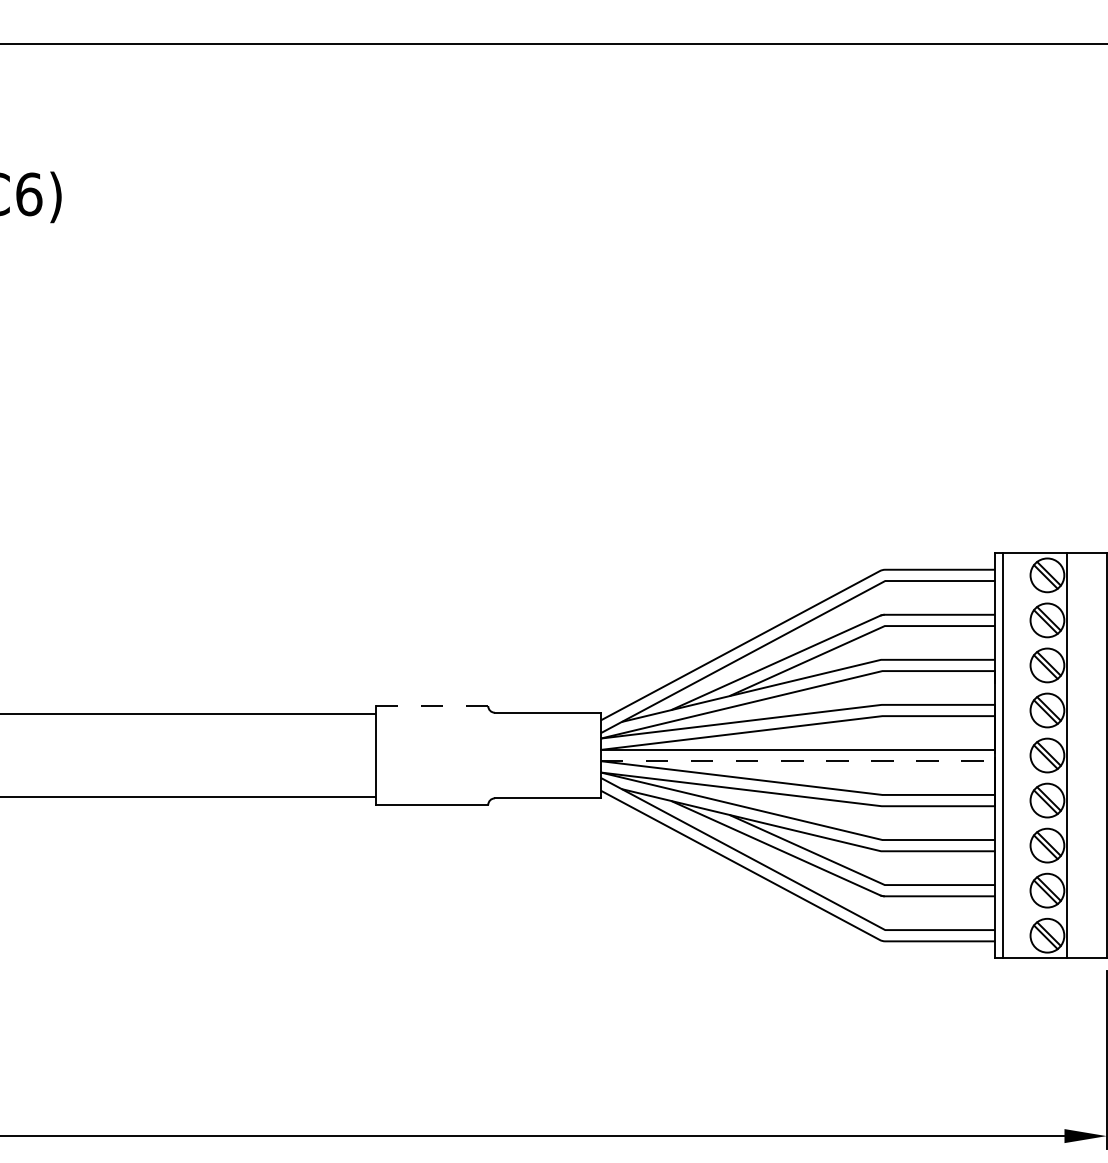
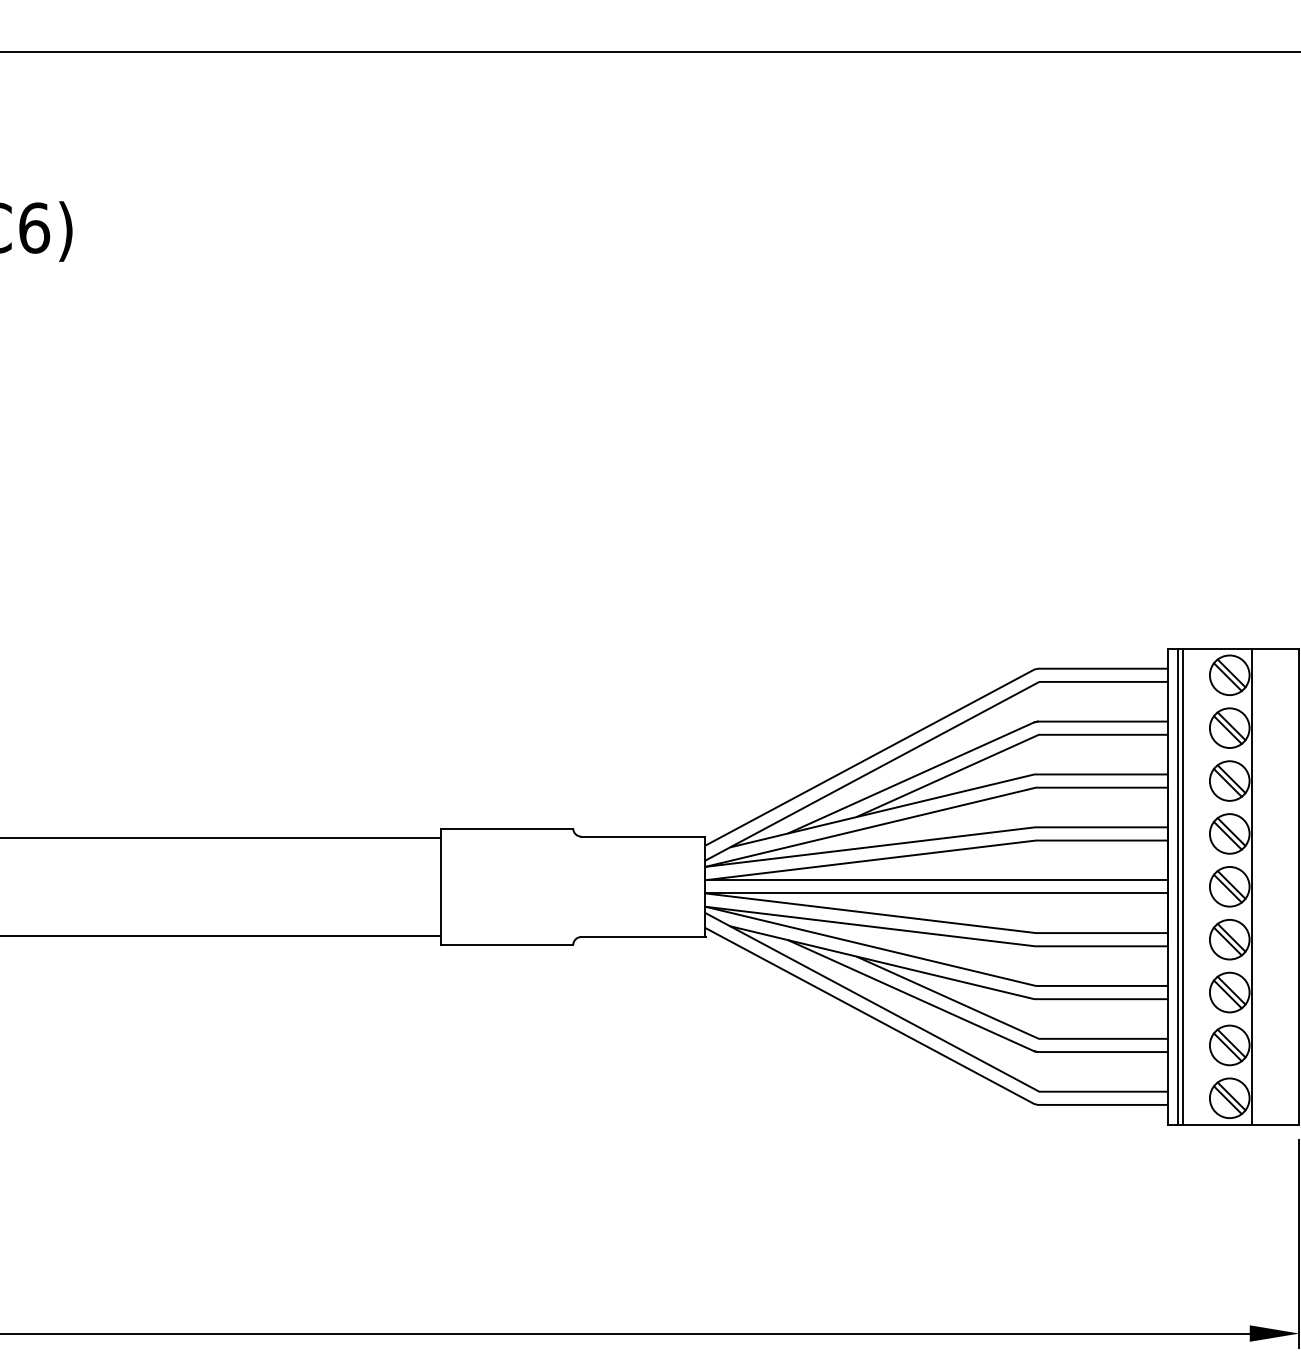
line: (432, 706) -> (507, 829), dashed -> solid
line: (1007, 755) -> (1182, 886), added
line: (798, 761) -> (937, 893), dashed -> solid

